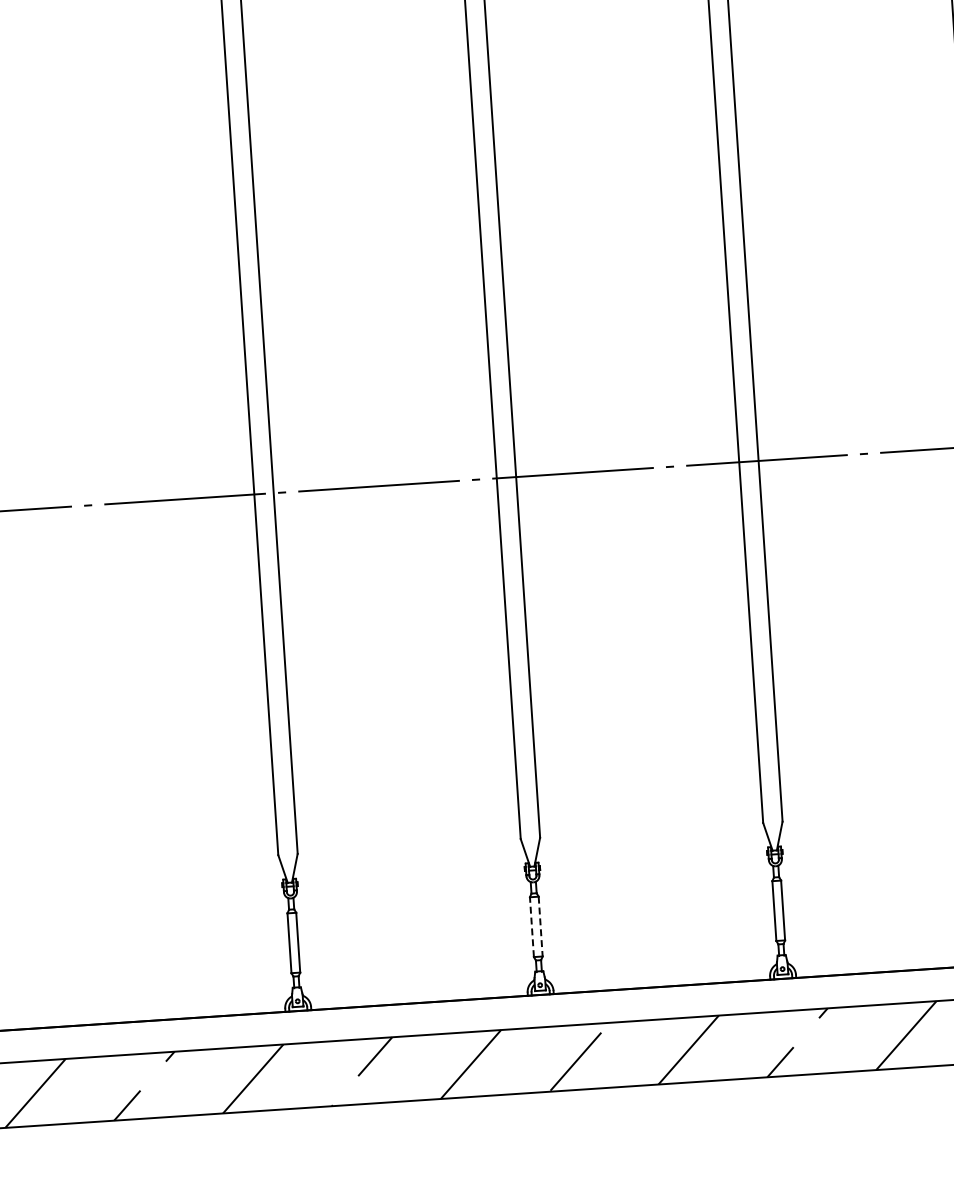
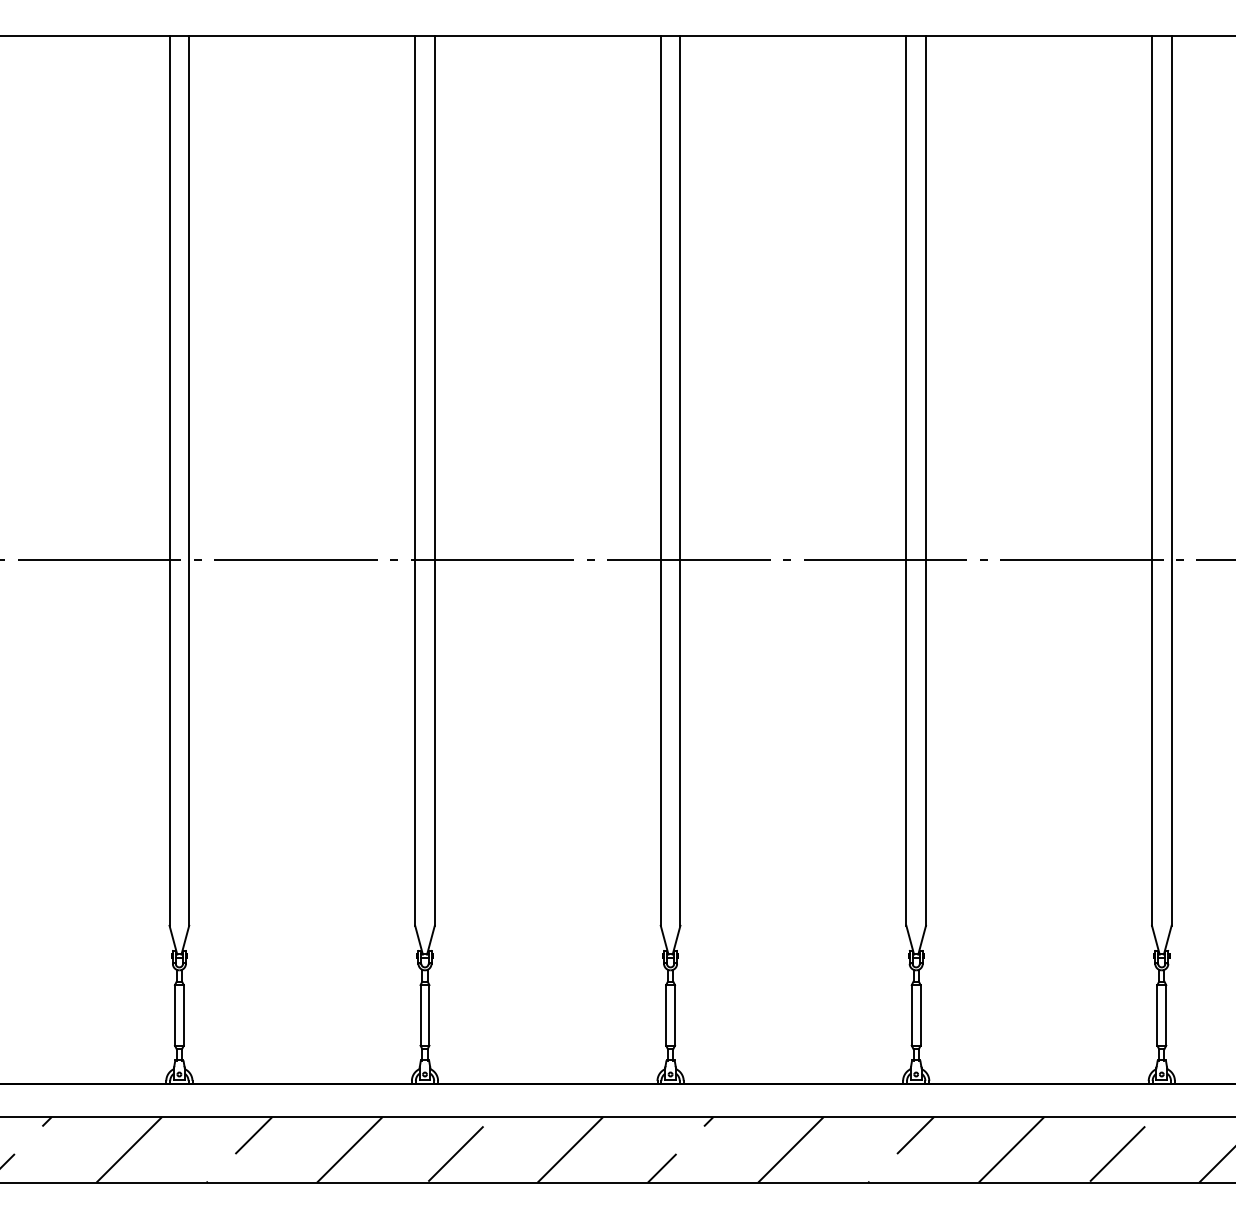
line: (531, 926) -> (420, 1014), dashed -> solid
line: (540, 926) -> (429, 1015), dashed -> solid

